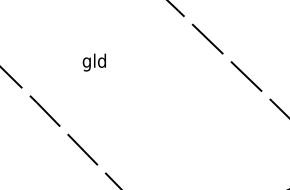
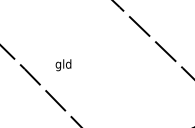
text: (94, 63) -> (63, 65), moved

